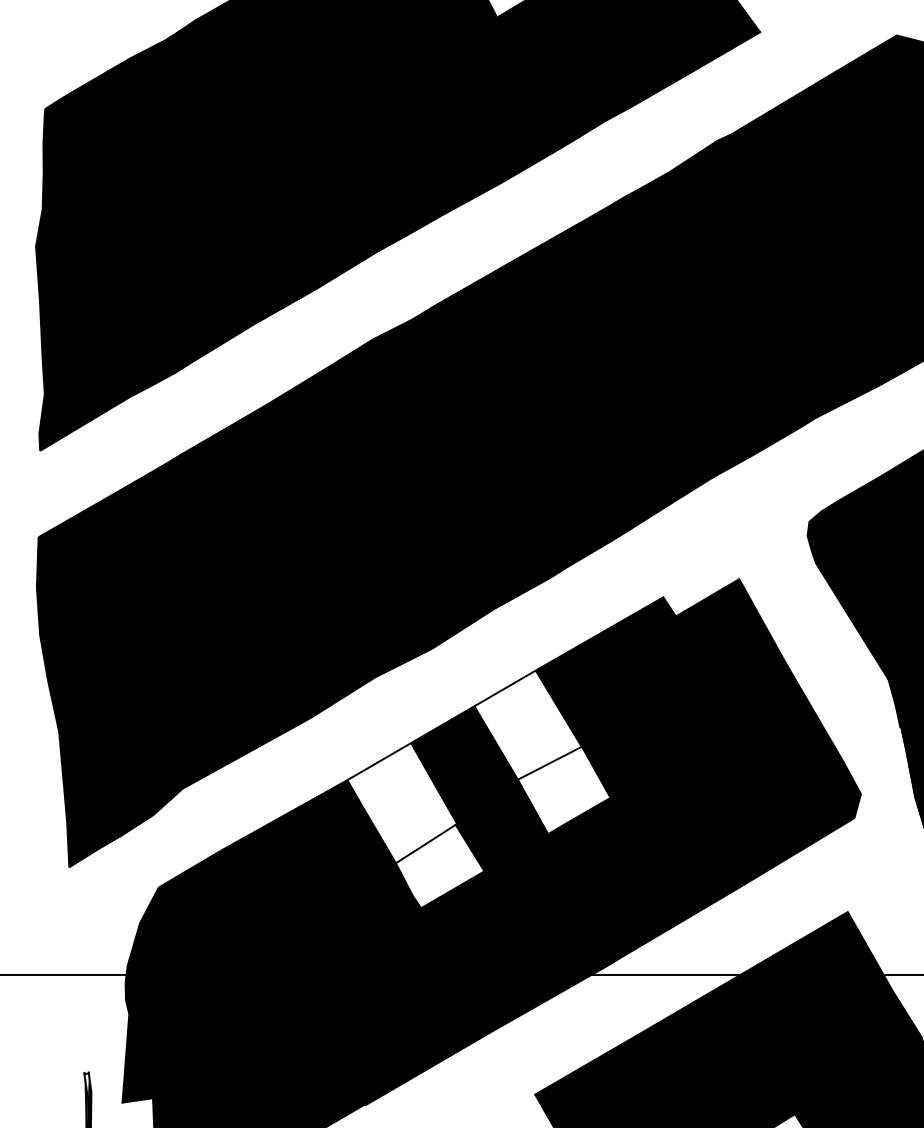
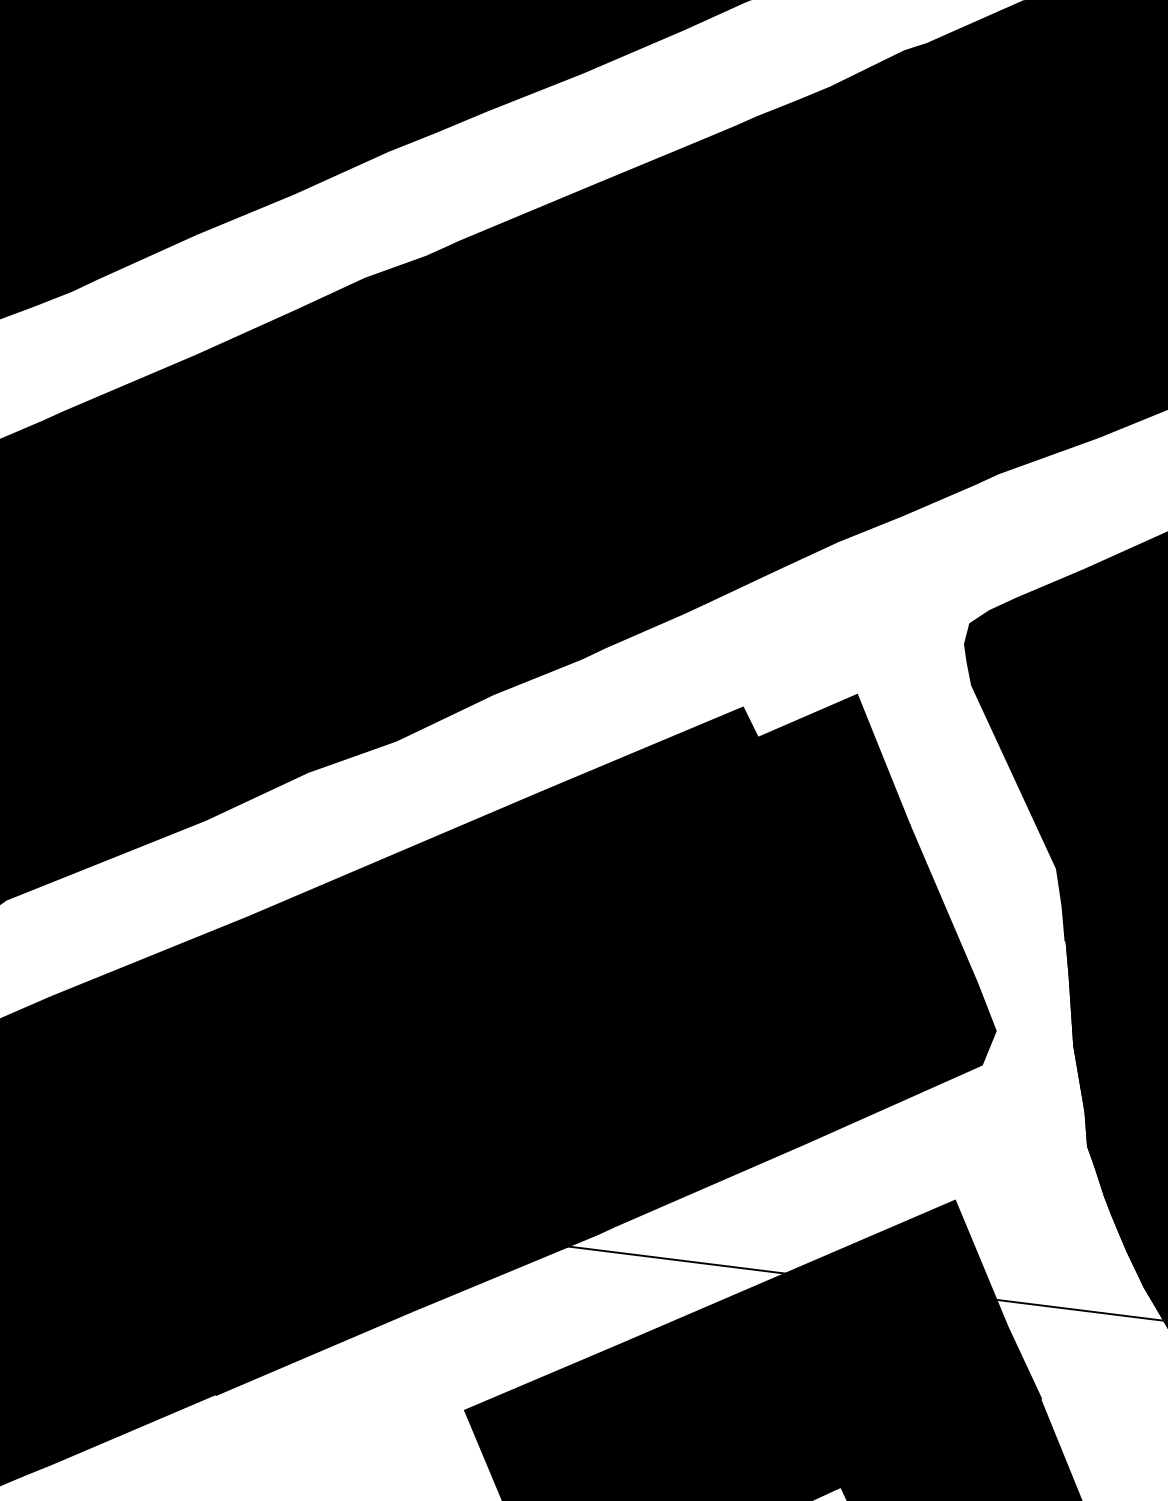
fill: (542, 752) -> (538, 912), added
fill: (415, 825) -> (339, 995), added

